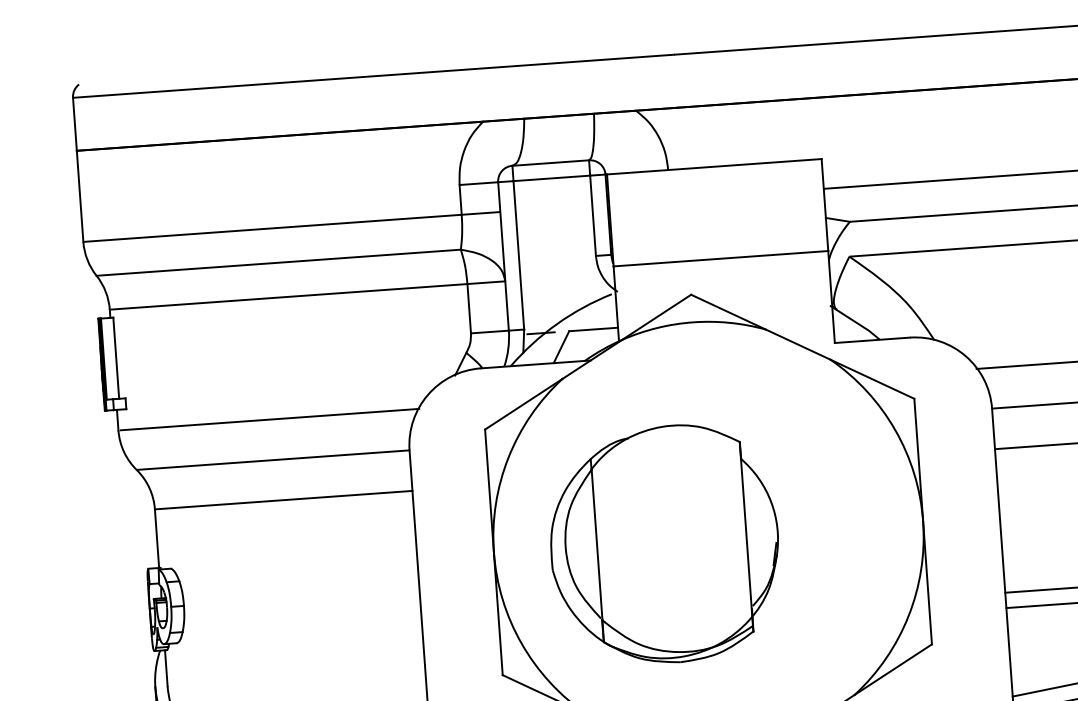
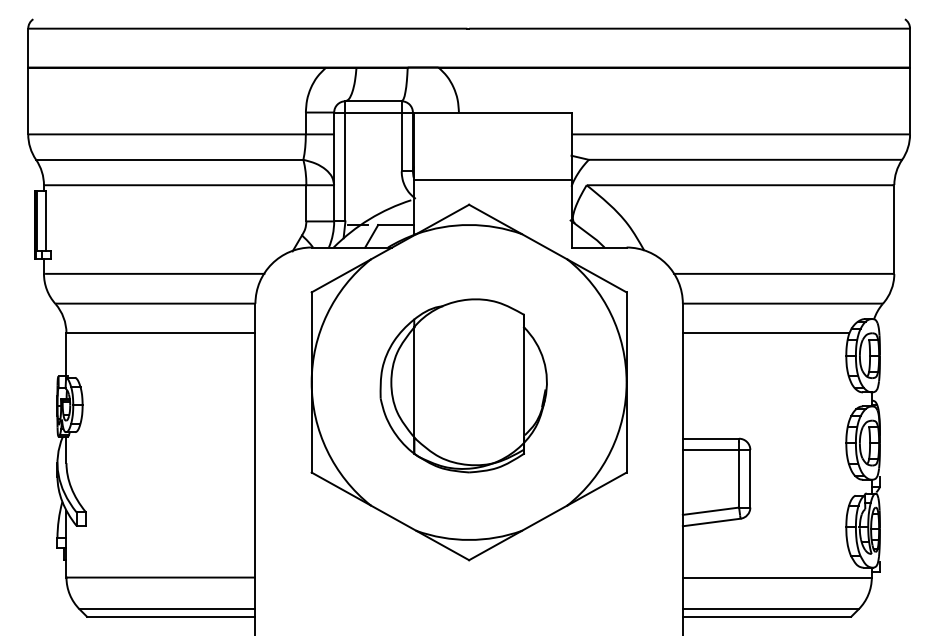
part: (664, 544) -> (463, 385), moved

